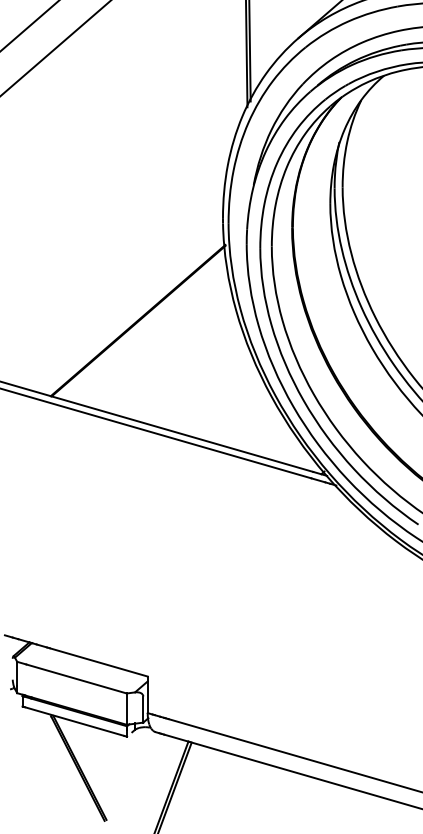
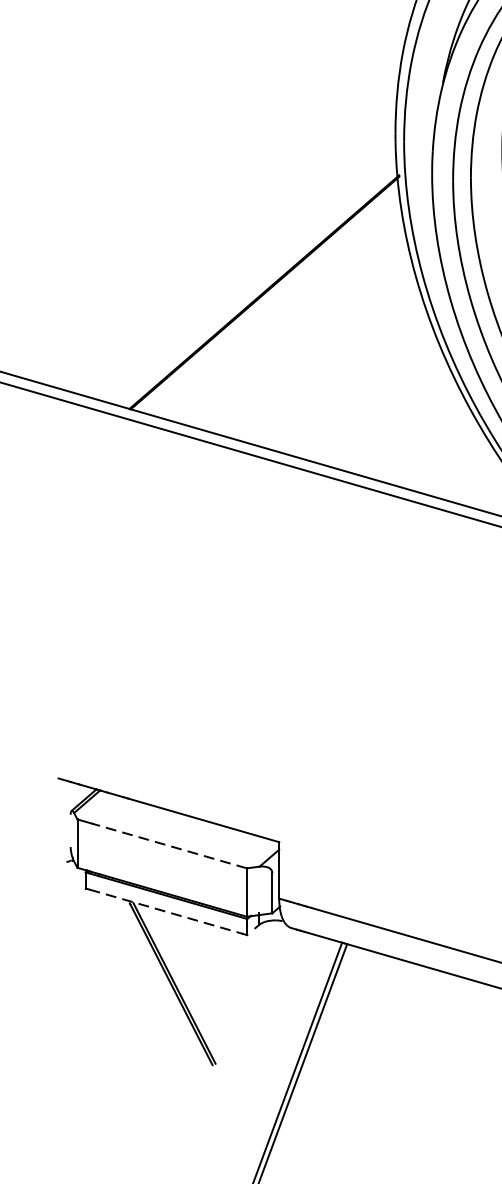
line: (76, 678) -> (169, 845), solid -> dashed
line: (74, 721) -> (166, 911), solid -> dashed

